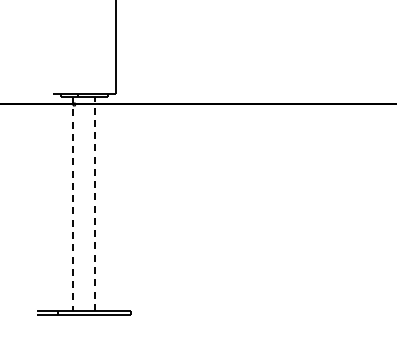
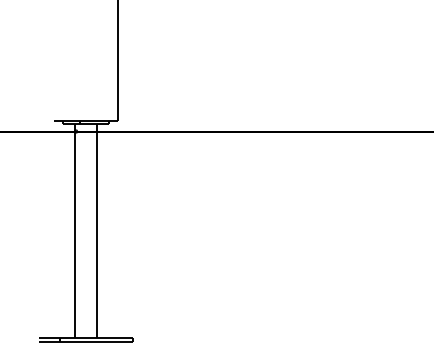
line: (72, 203) -> (74, 230), dashed -> solid
line: (95, 203) -> (97, 230), dashed -> solid

